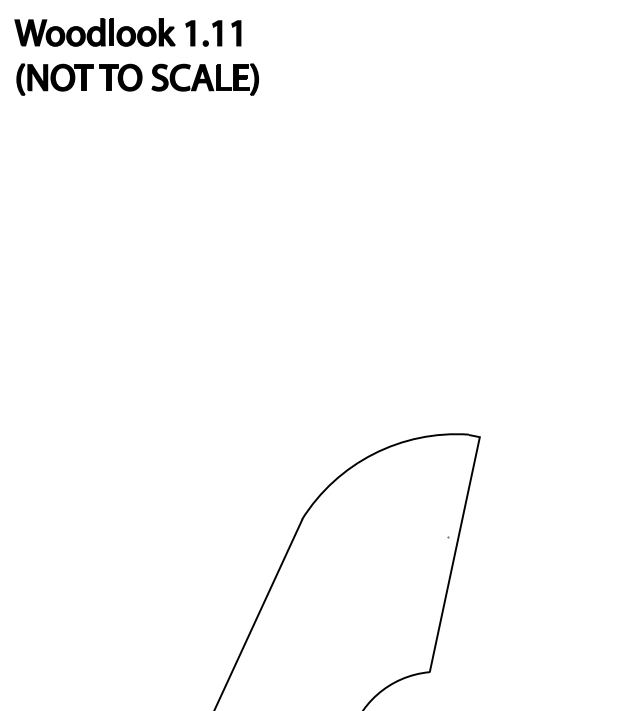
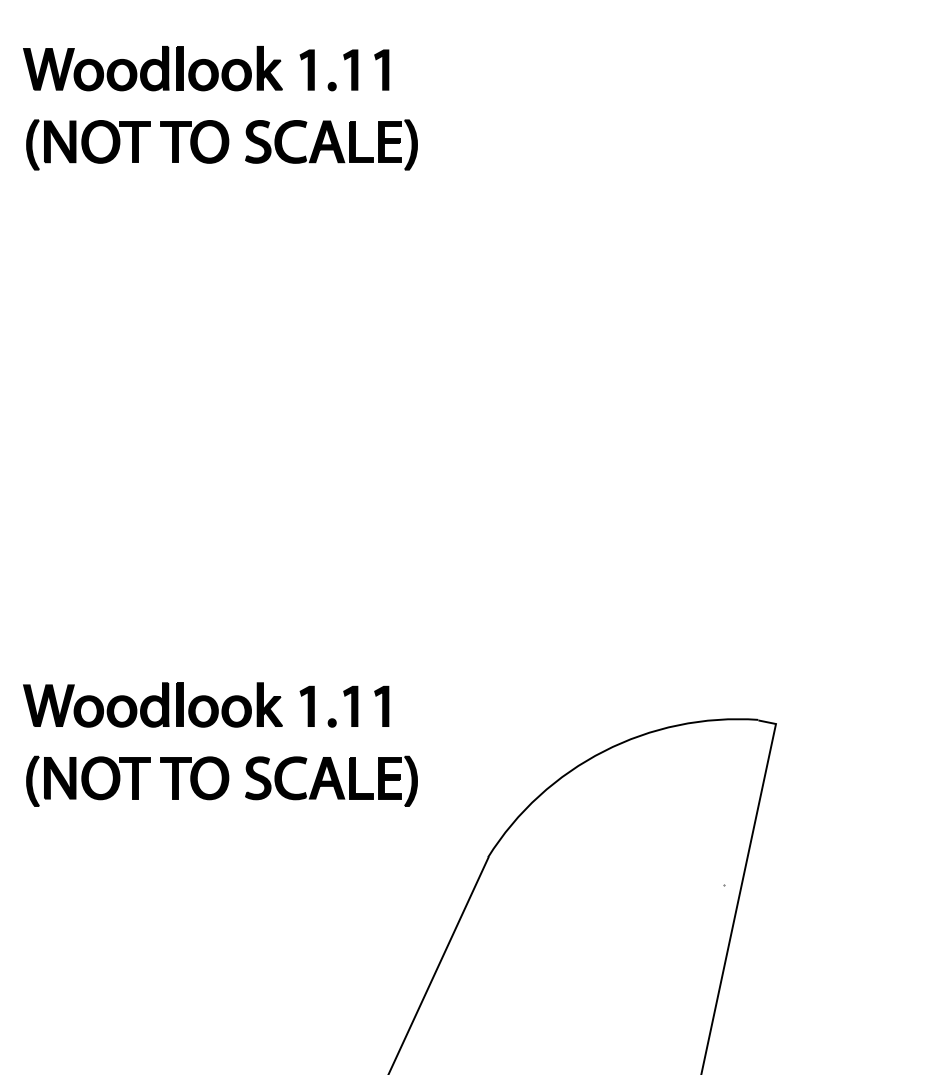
part: (134, 457) -> (216, 756), added

